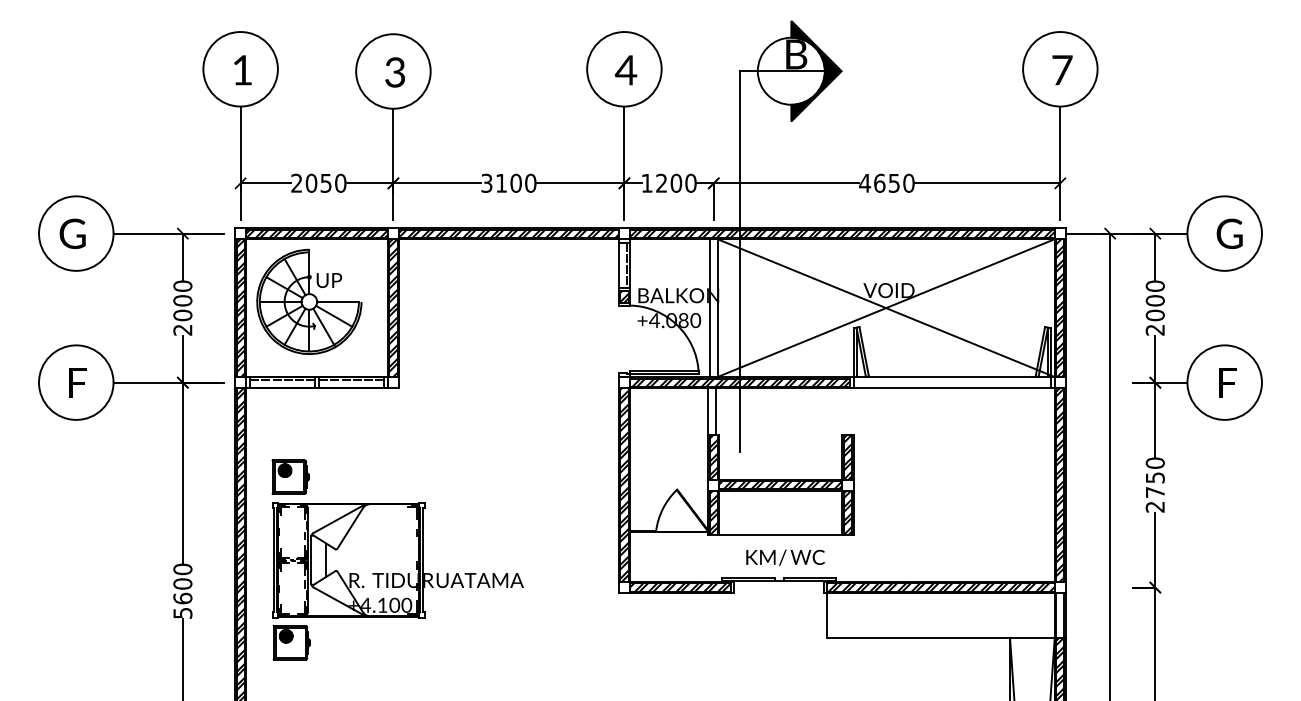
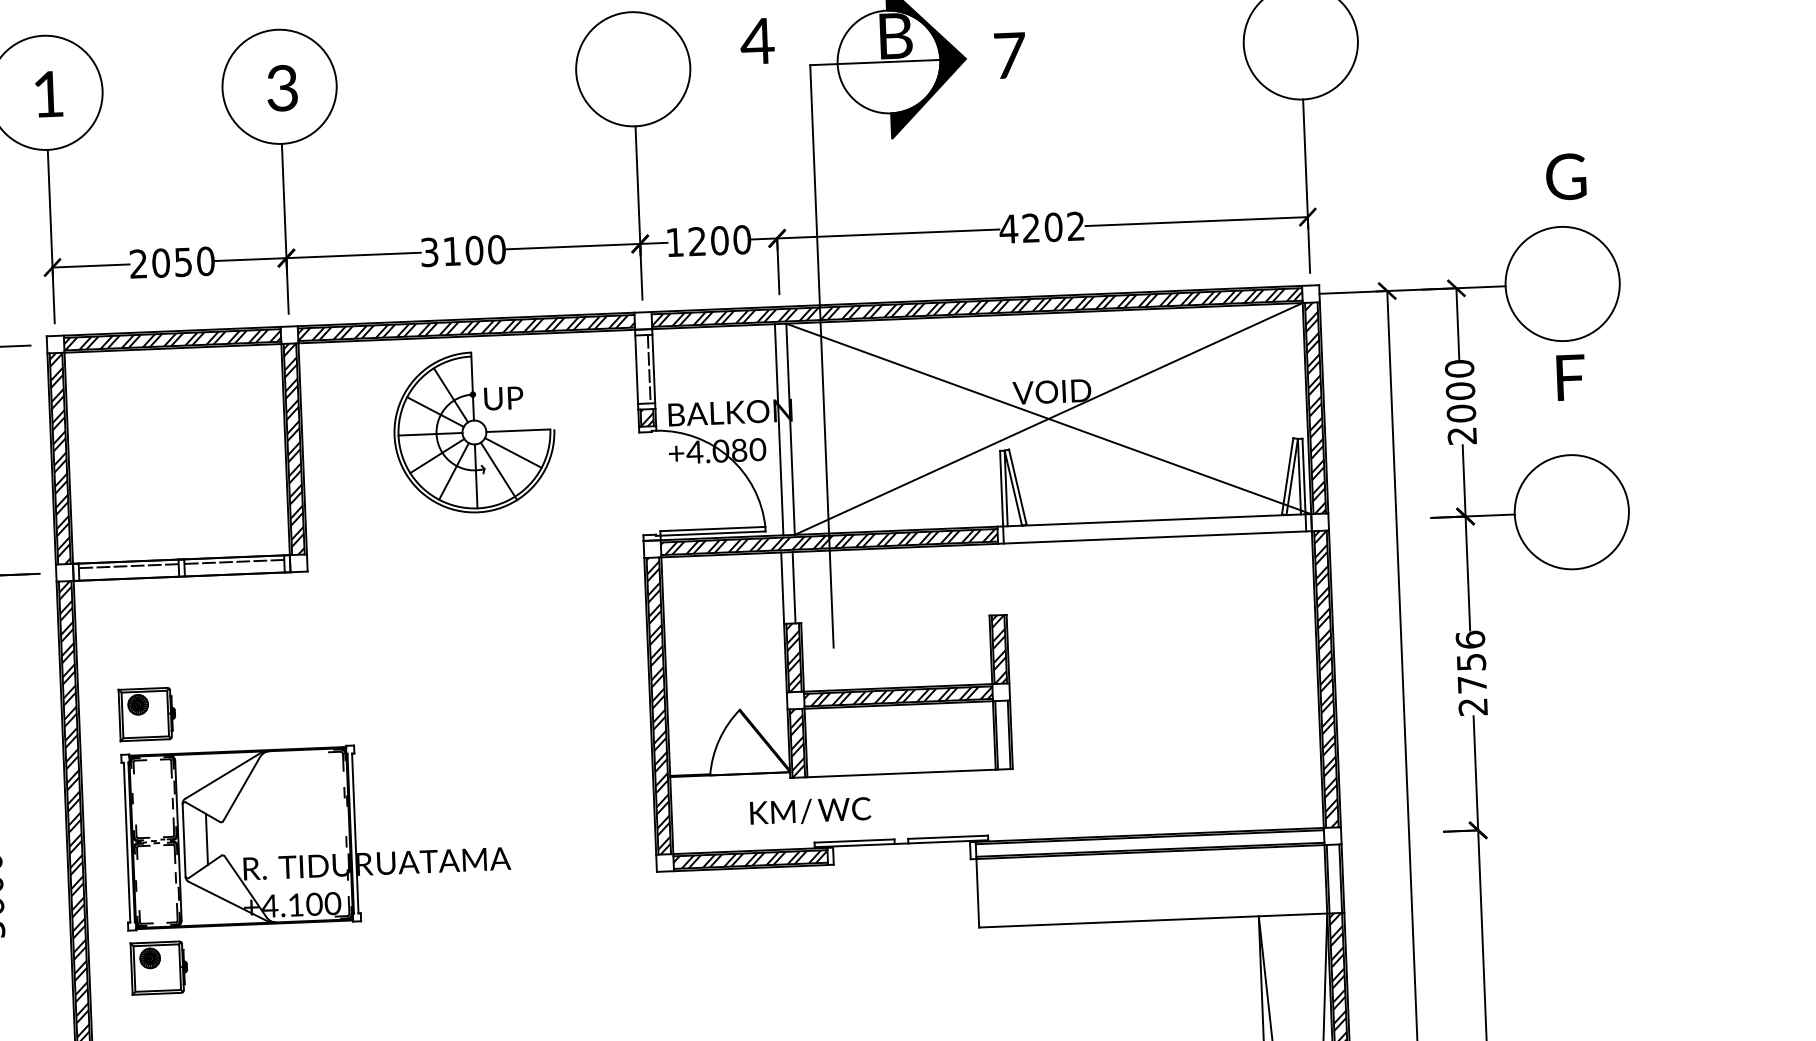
text: (626, 70) -> (758, 41), moved
text: (1062, 70) -> (1010, 55), moved
text: (894, 182) -> (1053, 226), 4650 -> 4202
text: (1229, 233) -> (1565, 176), moved
part: (309, 301) -> (474, 431), moved
text: (1227, 382) -> (1570, 377), moved
text: (1154, 462) -> (1469, 638), 2750 -> 2756
hatch: (847, 512) -> (1002, 734), removed
text: (785, 557) -> (810, 811), moved
hatch: (940, 587) -> (1149, 843), removed

